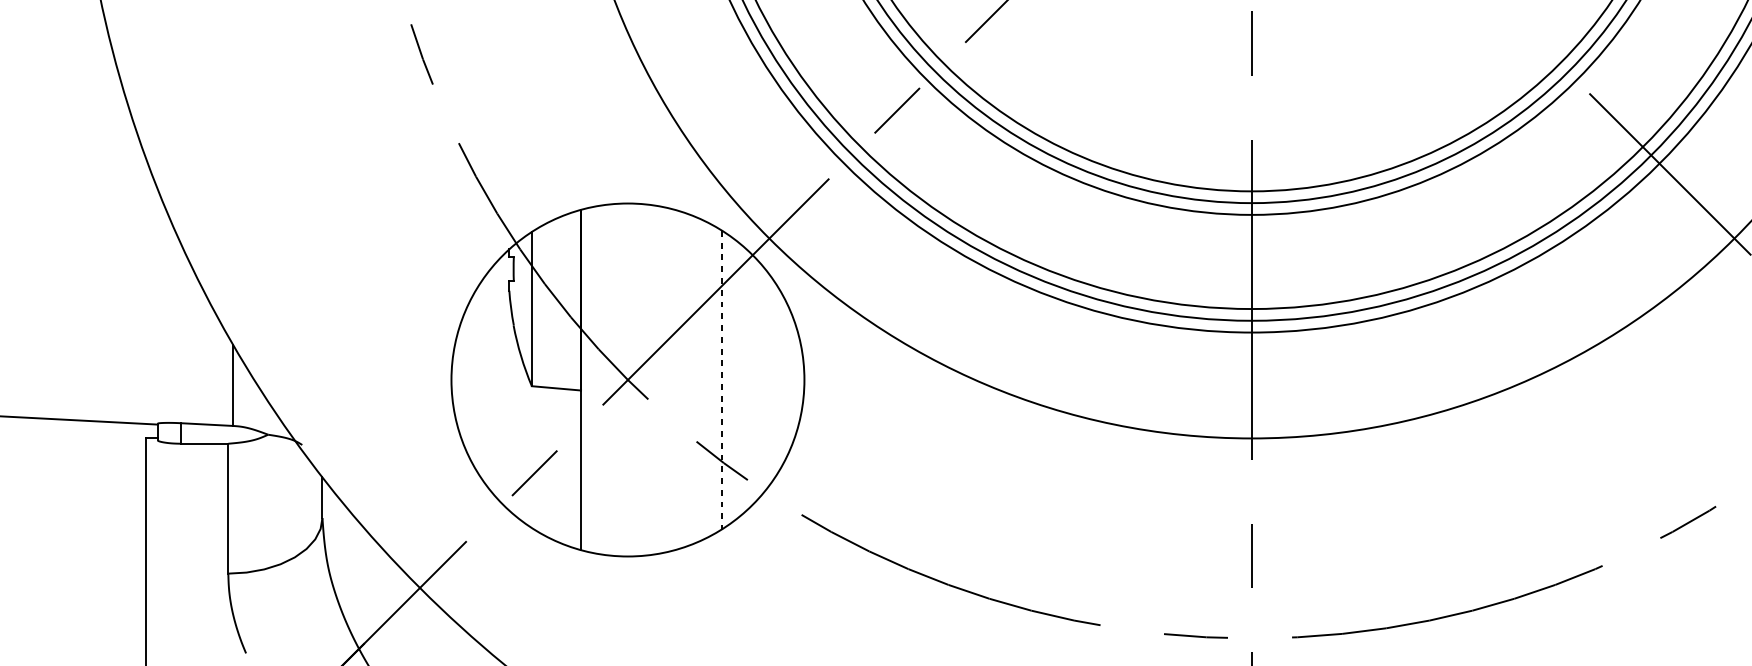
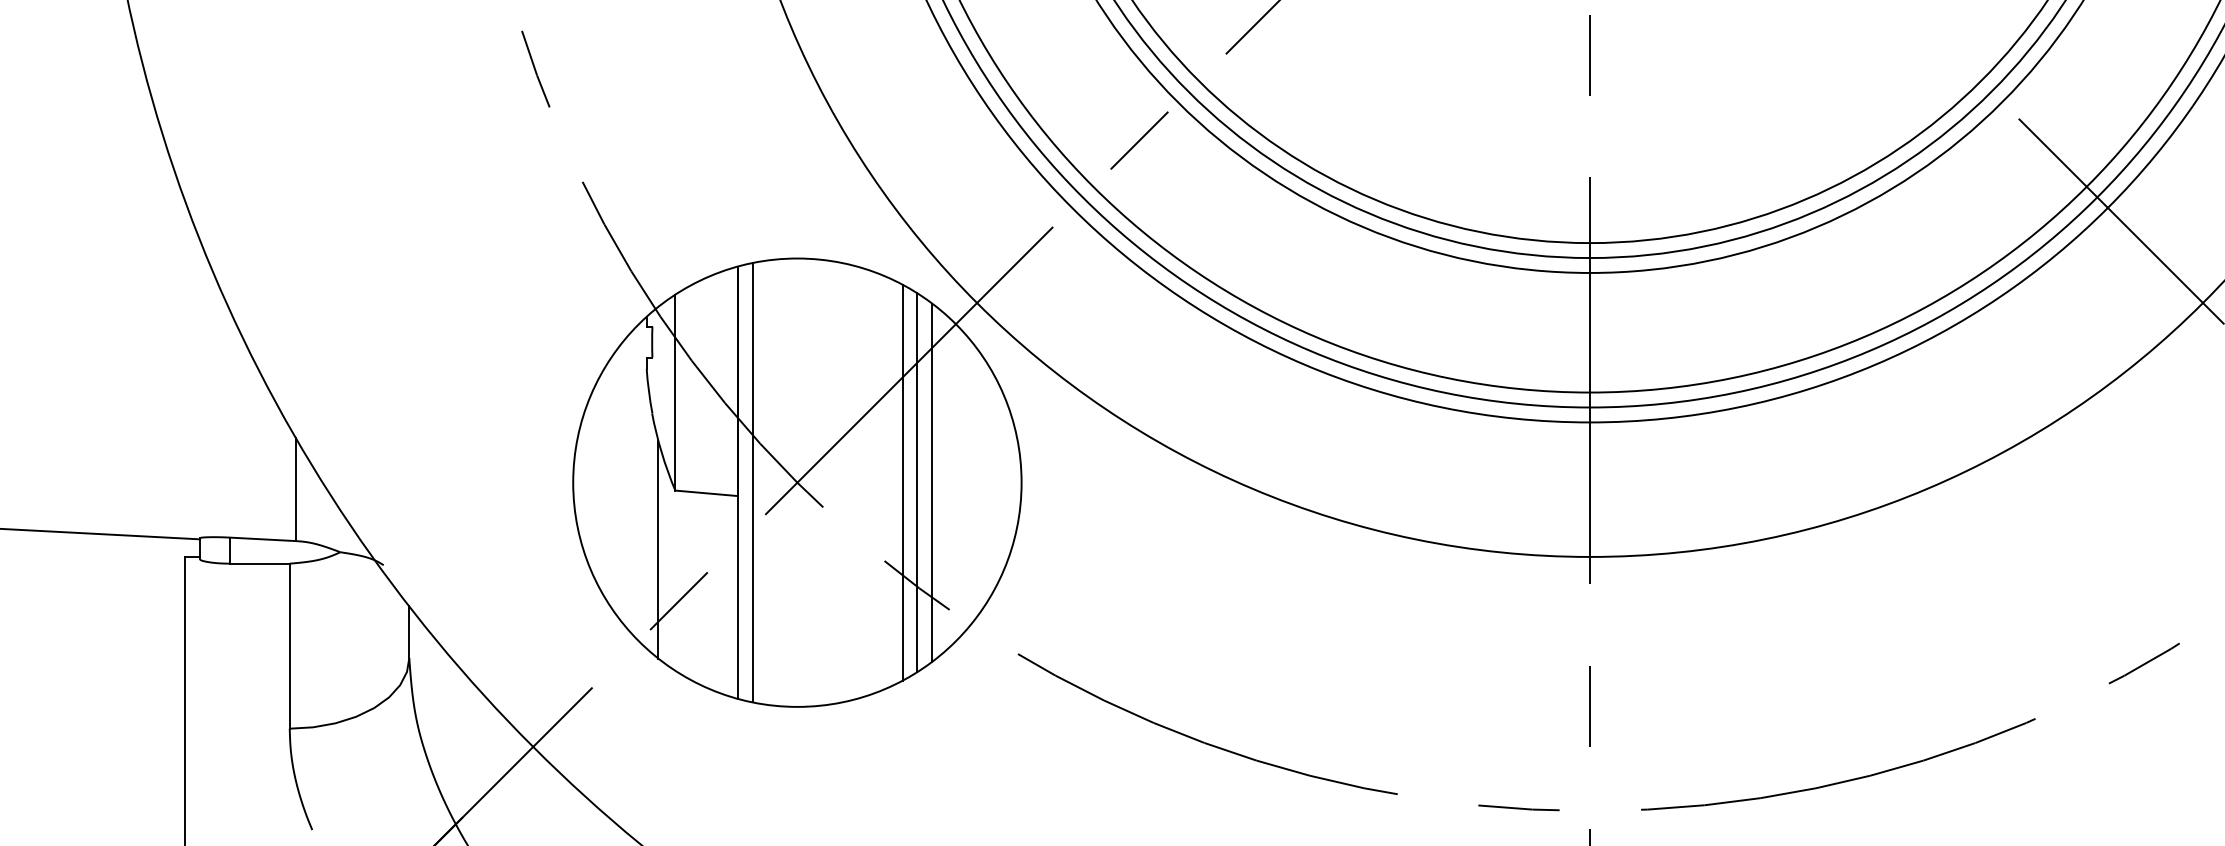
line: (593, 379) -> (753, 482), added
line: (710, 379) -> (902, 482), added
line: (734, 379) -> (932, 482), added
line: (722, 380) -> (917, 483), dashed -> solid
line: (518, 432) -> (658, 549), added

